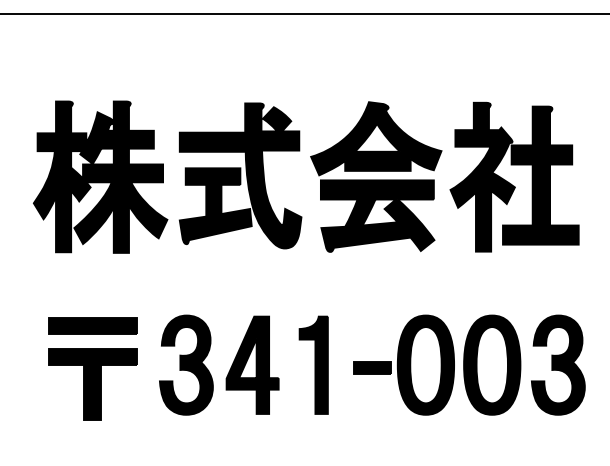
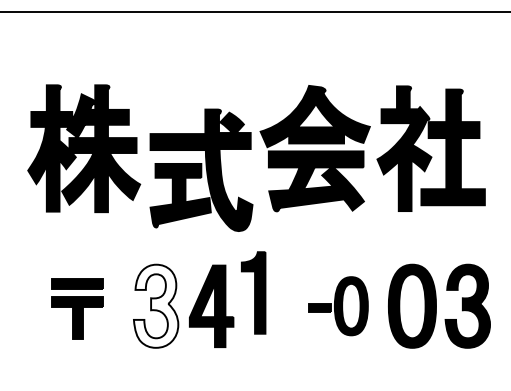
part: (240, 175) -> (201, 169), moved
fill: (185, 364) -> (155, 305), removed
part: (313, 364) -> (253, 292), moved
part: (403, 364) -> (338, 305), size x0.7
part: (92, 368) -> (77, 309), size x0.7

